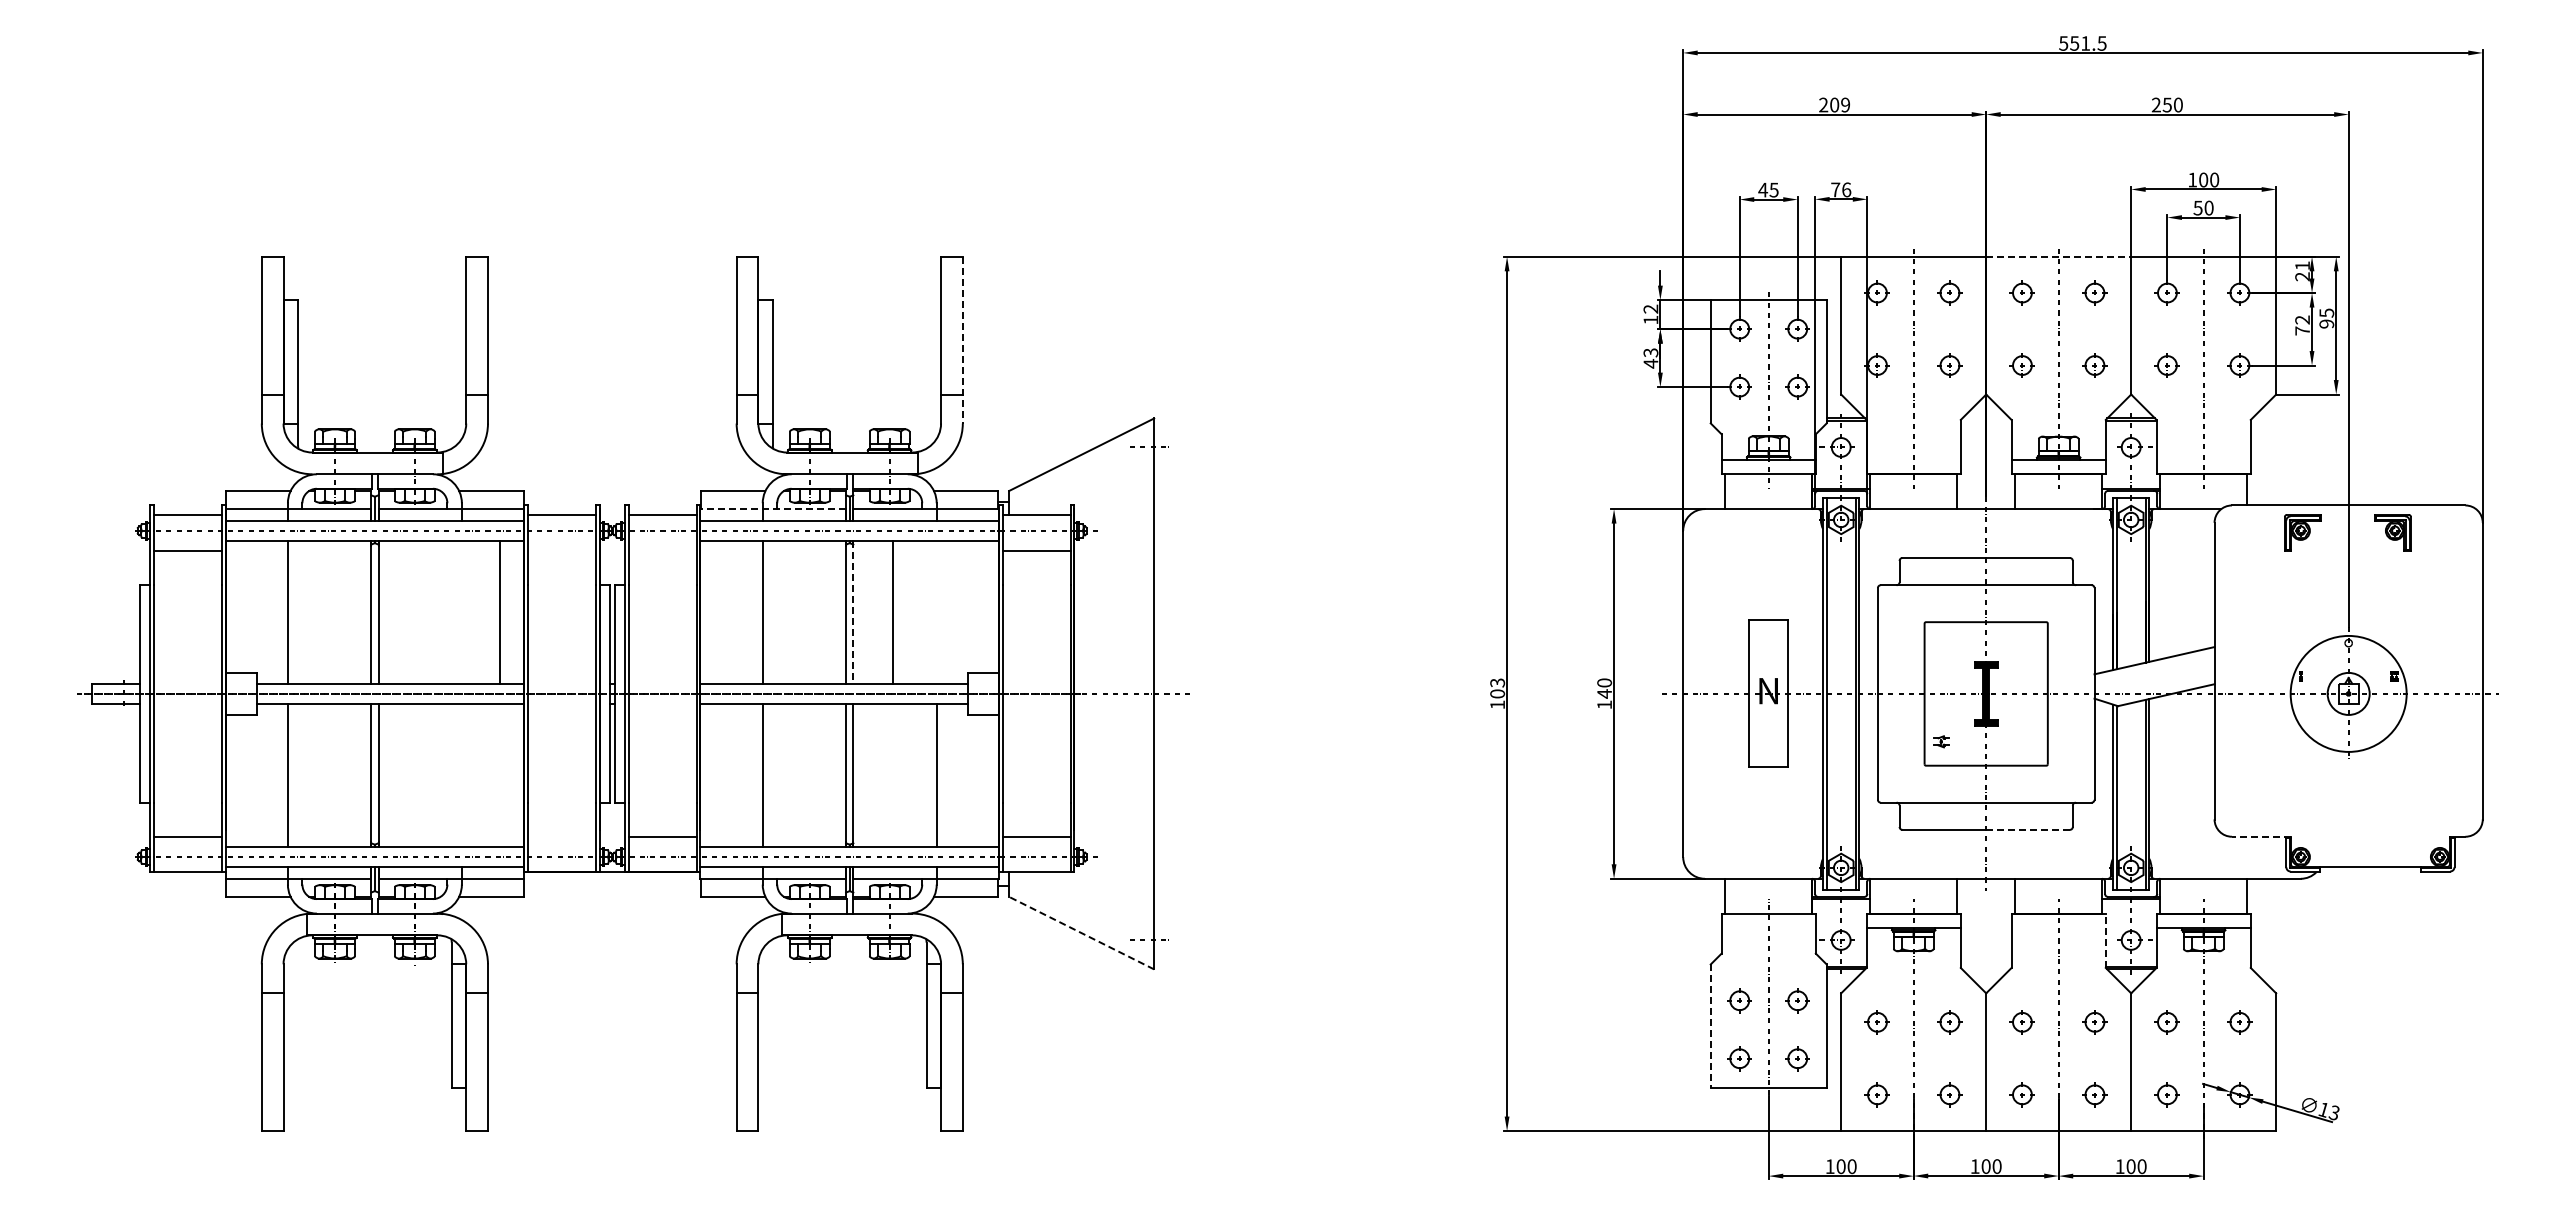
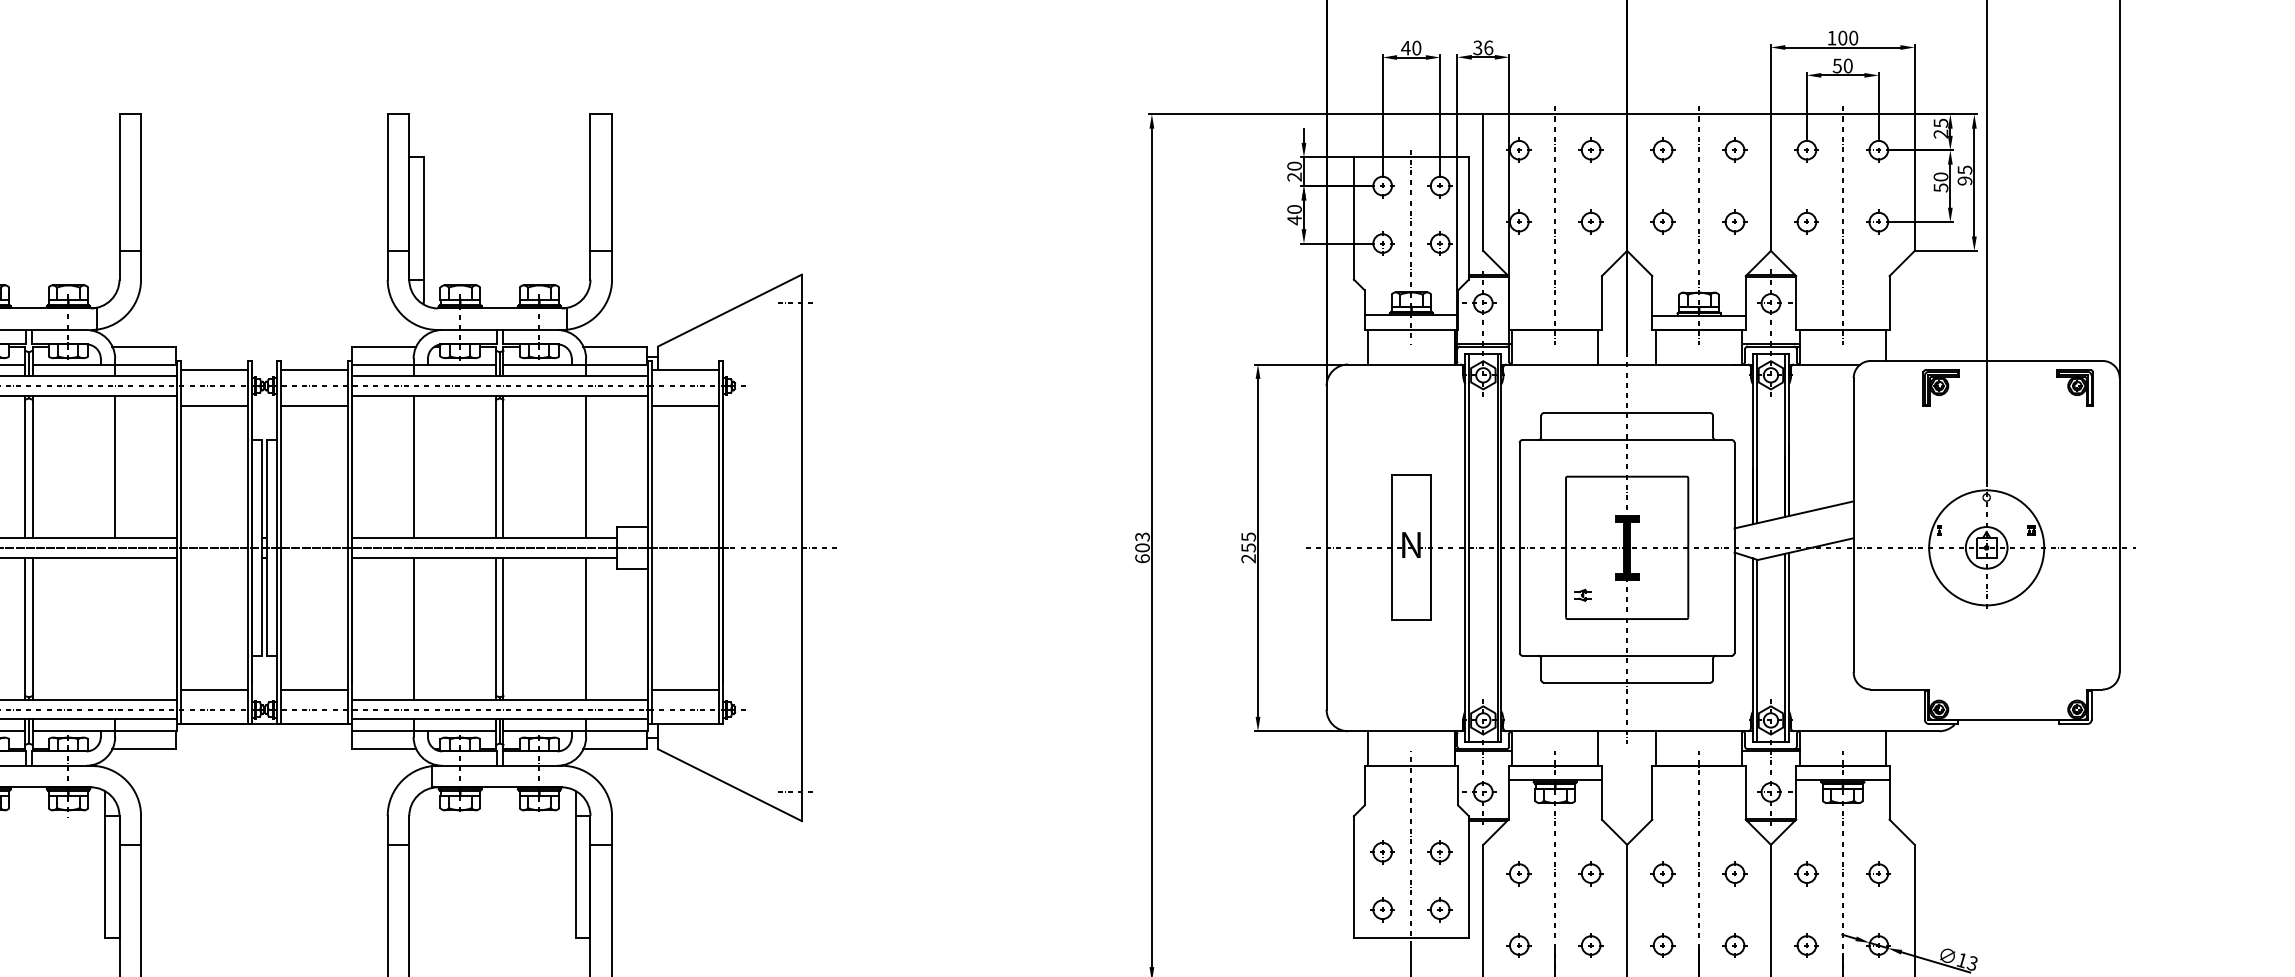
text: (1773, 189) -> (1416, 47), 45 -> 40
text: (1835, 189) -> (1477, 47), 76 -> 36
line: (2059, 256) -> (1699, 113), dashed -> solid
text: (2302, 265) -> (1940, 122), 21 -> 25
text: (1650, 314) -> (1294, 171), 12 -> 20
text: (2302, 325) -> (1940, 182), 72 -> 50
line: (962, 340) -> (611, 197), dashed -> solid
text: (1650, 352) -> (1294, 209), 43 -> 40
line: (773, 509) -> (424, 364), dashed -> solid
part: (2392, 532) -> (2074, 387), moved
line: (561, 551) -> (213, 406), added
line: (662, 551) -> (314, 406), added
line: (499, 611) -> (114, 466), moved
line: (892, 611) -> (585, 466), moved
line: (853, 612) -> (503, 467), dashed -> solid
text: (1604, 693) -> (1248, 547), 140 -> 255
text: (1497, 704) -> (1142, 558), 103 -> 603
line: (2028, 829) -> (1669, 682), dashed -> solid
line: (2260, 836) -> (1899, 689), dashed -> solid
line: (561, 837) -> (213, 690), added
line: (1081, 932) -> (729, 784), dashed -> solid
line: (2105, 940) -> (1745, 792), dashed -> solid
line: (1710, 1026) -> (1353, 877), dashed -> solid

